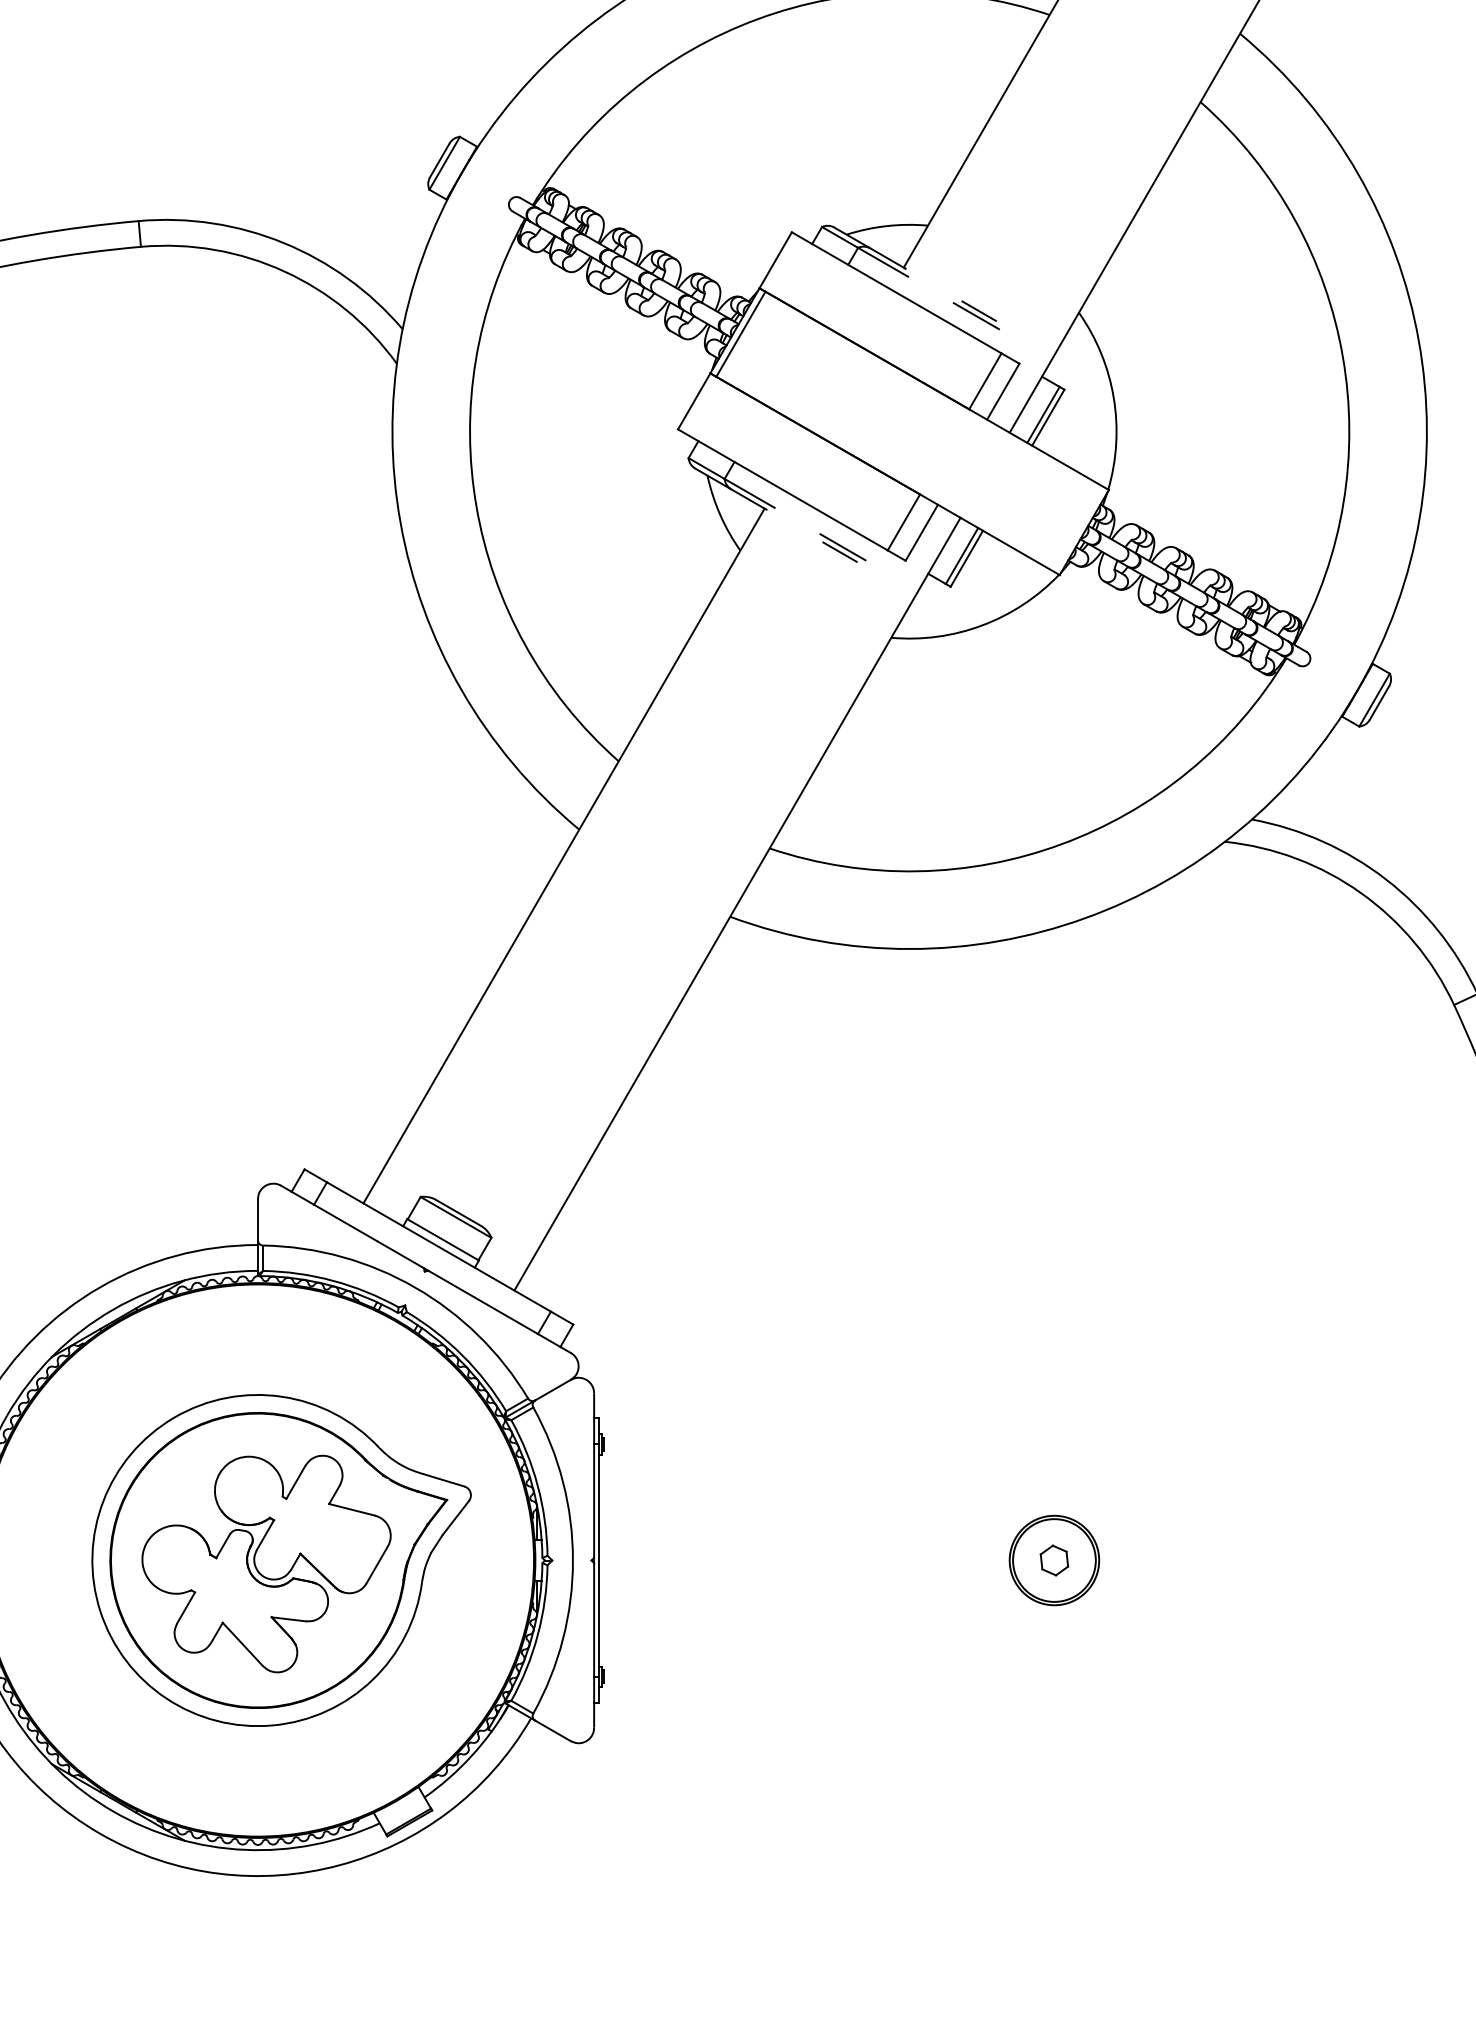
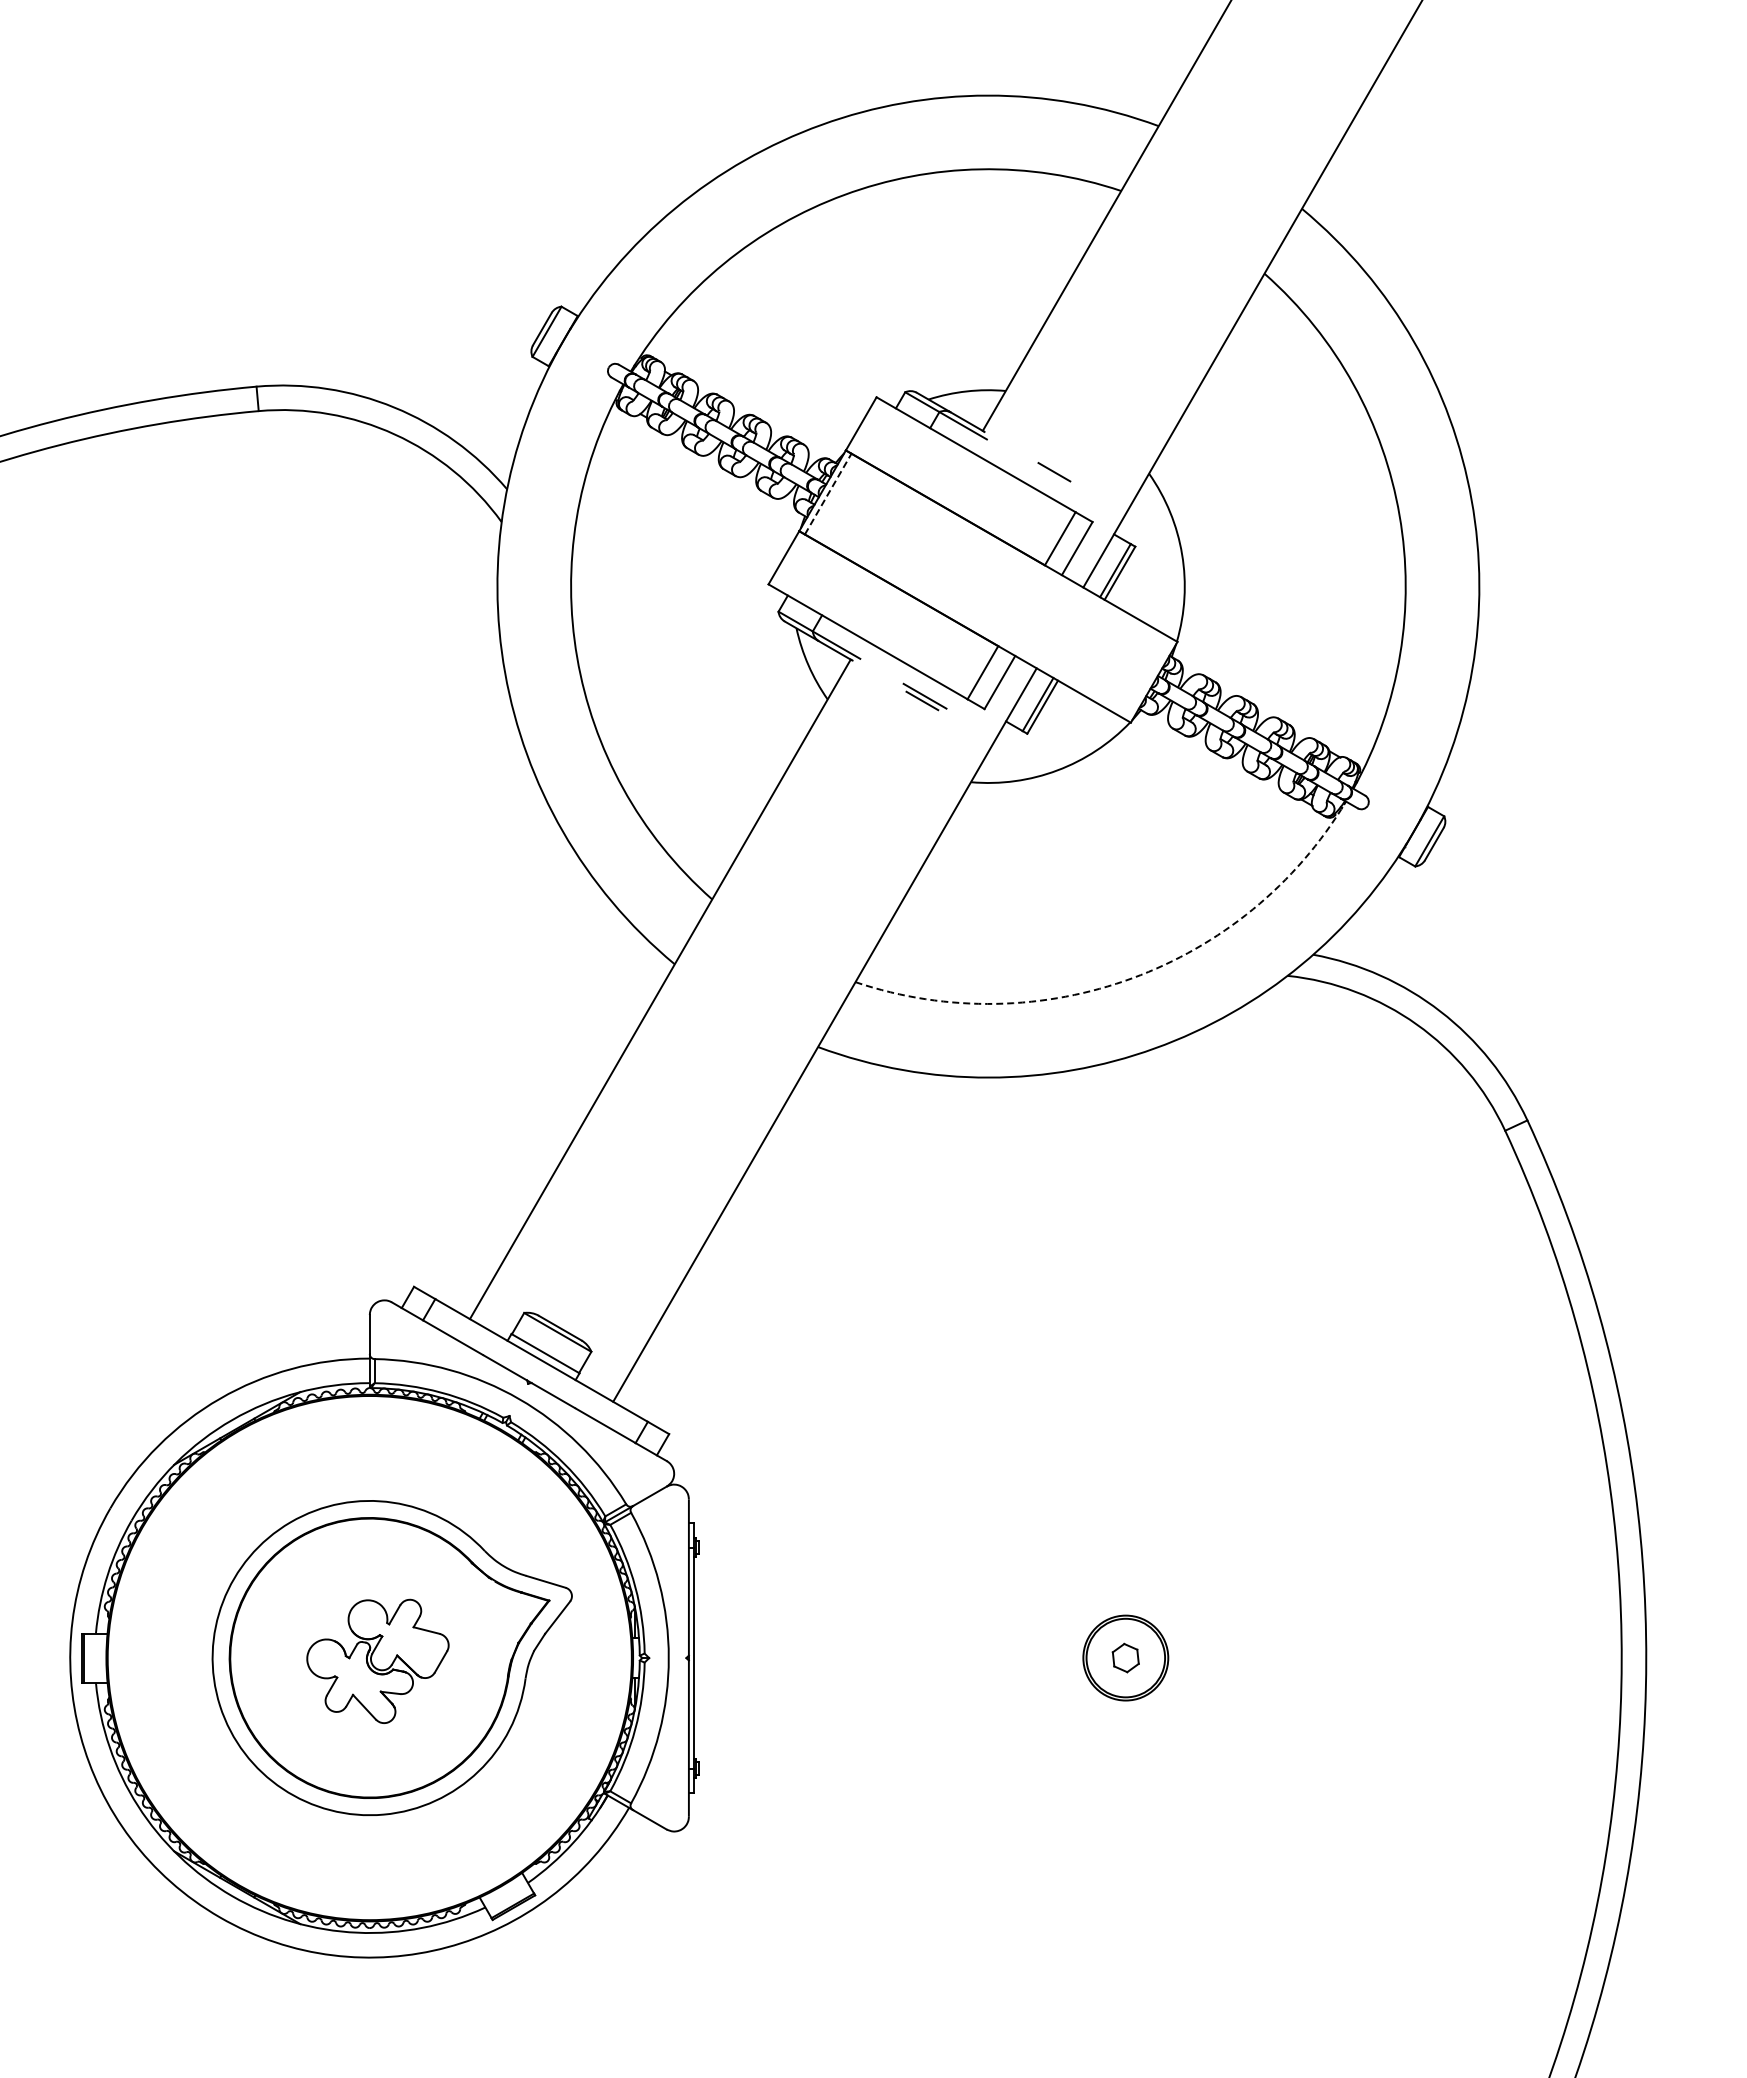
line: (976, 315) -> (1051, 476), removed
line: (741, 334) -> (828, 494), solid -> dashed
arc: (1061, 844) -> (1132, 978), solid -> dashed
part: (266, 1564) -> (377, 1661), size x0.6

